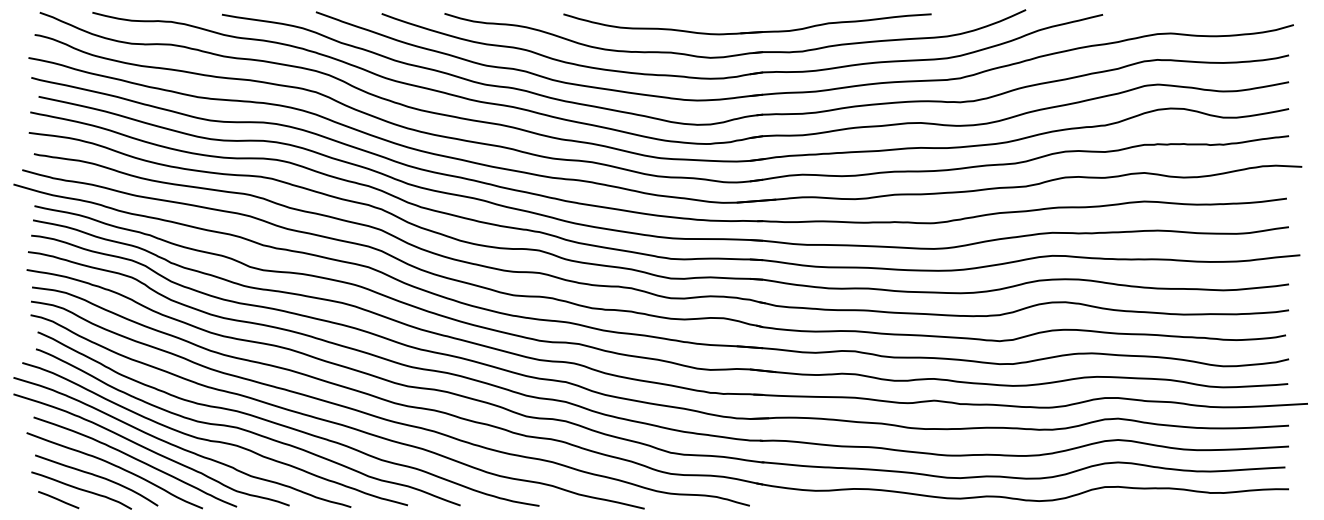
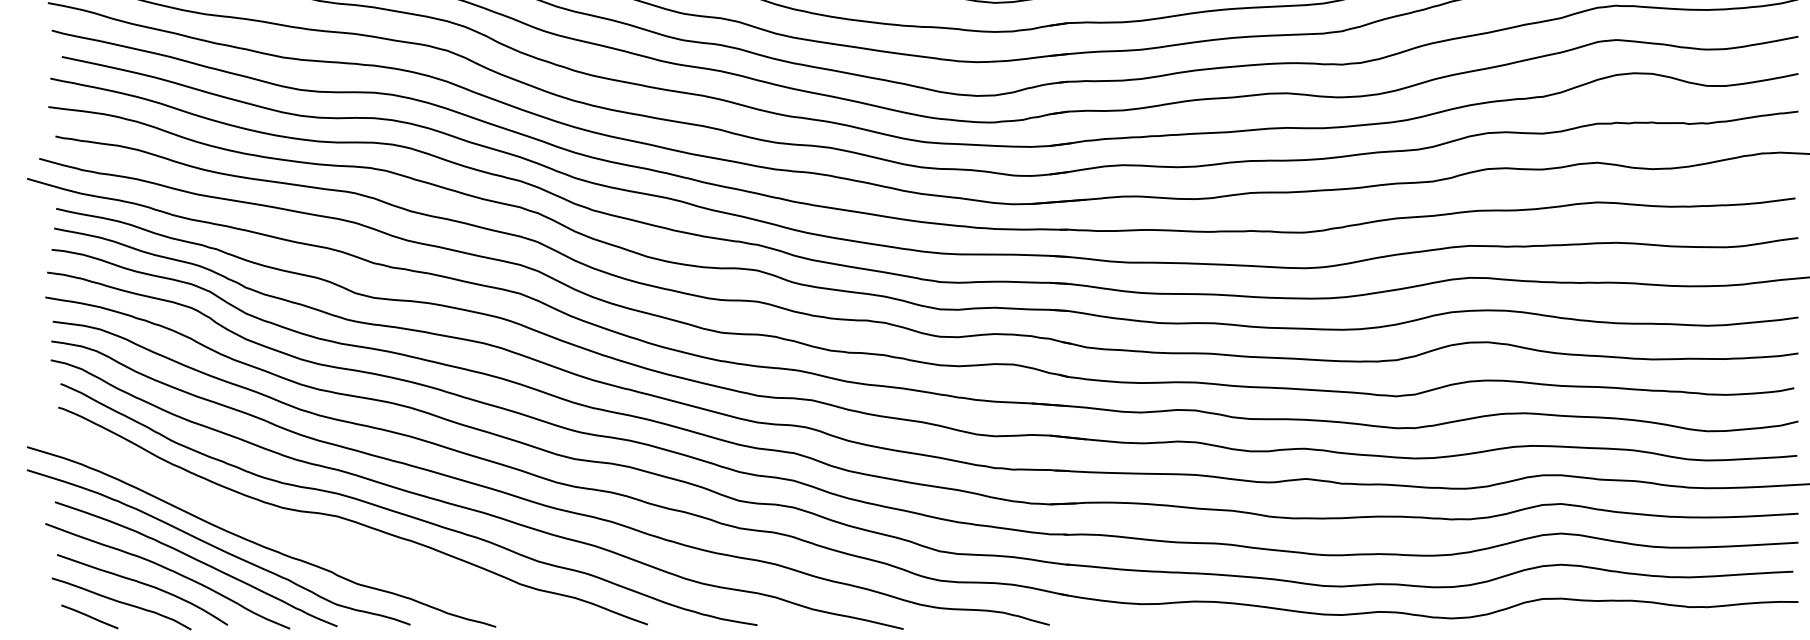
curve: (214, 440) -> (306, 534), removed

